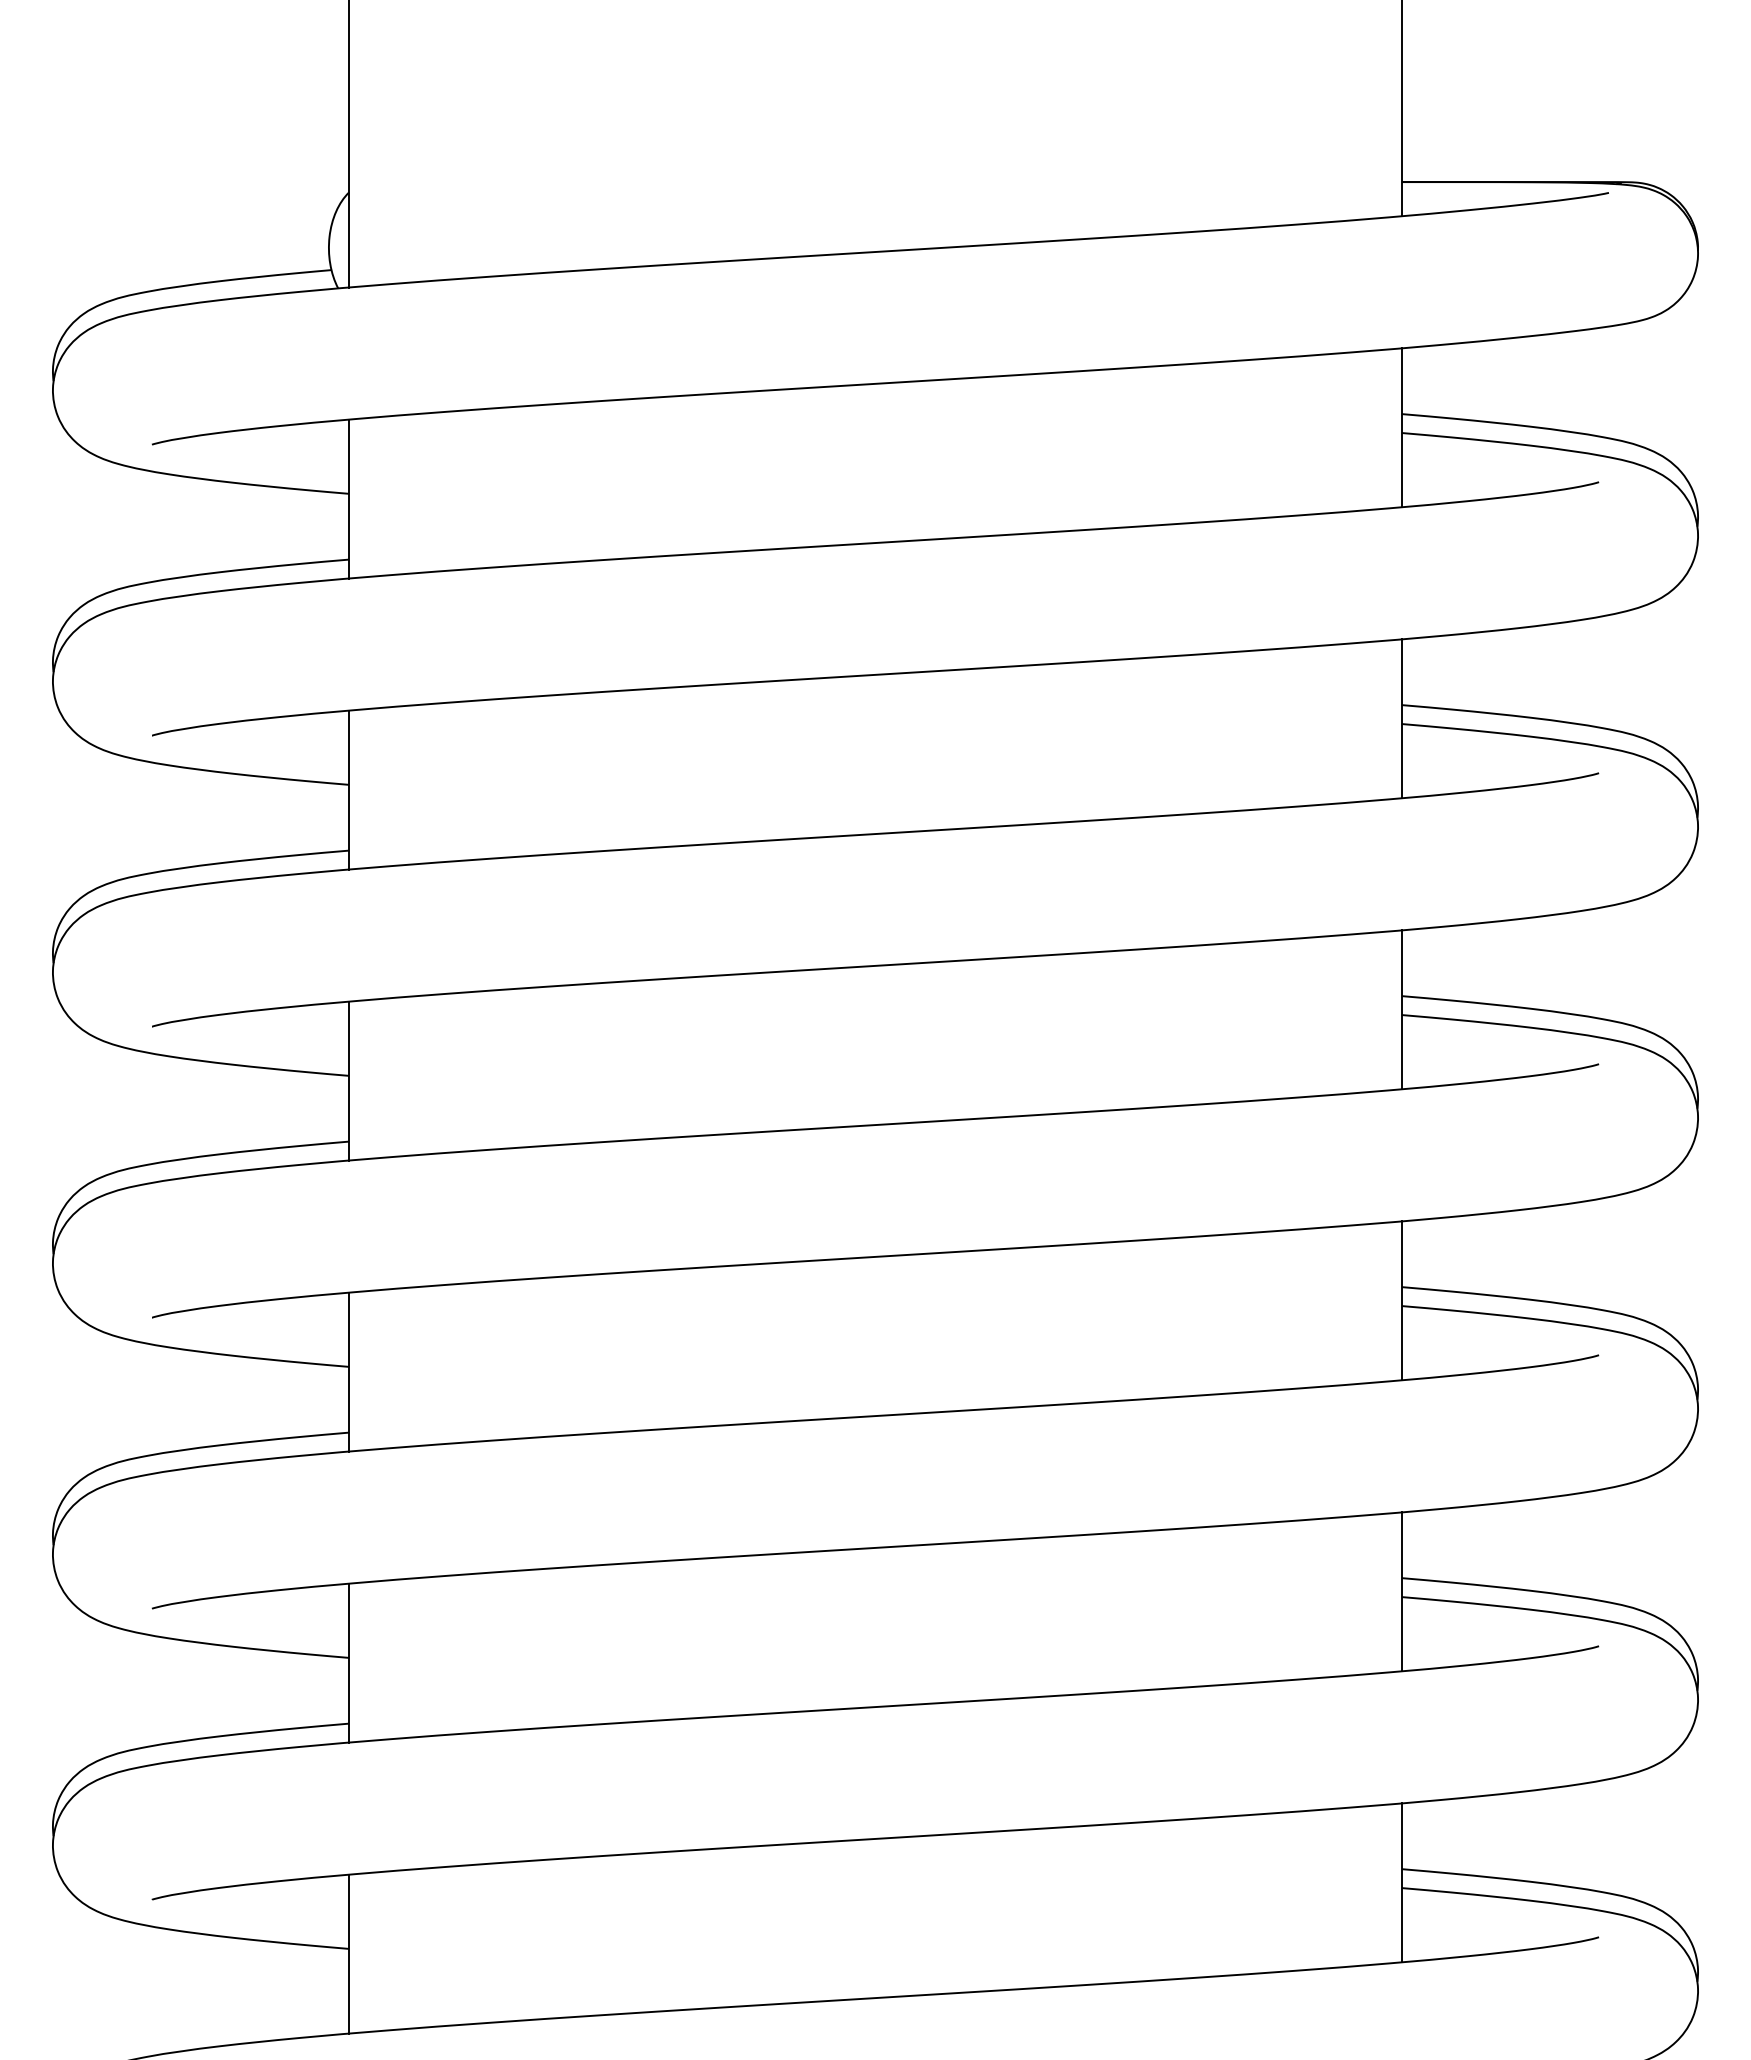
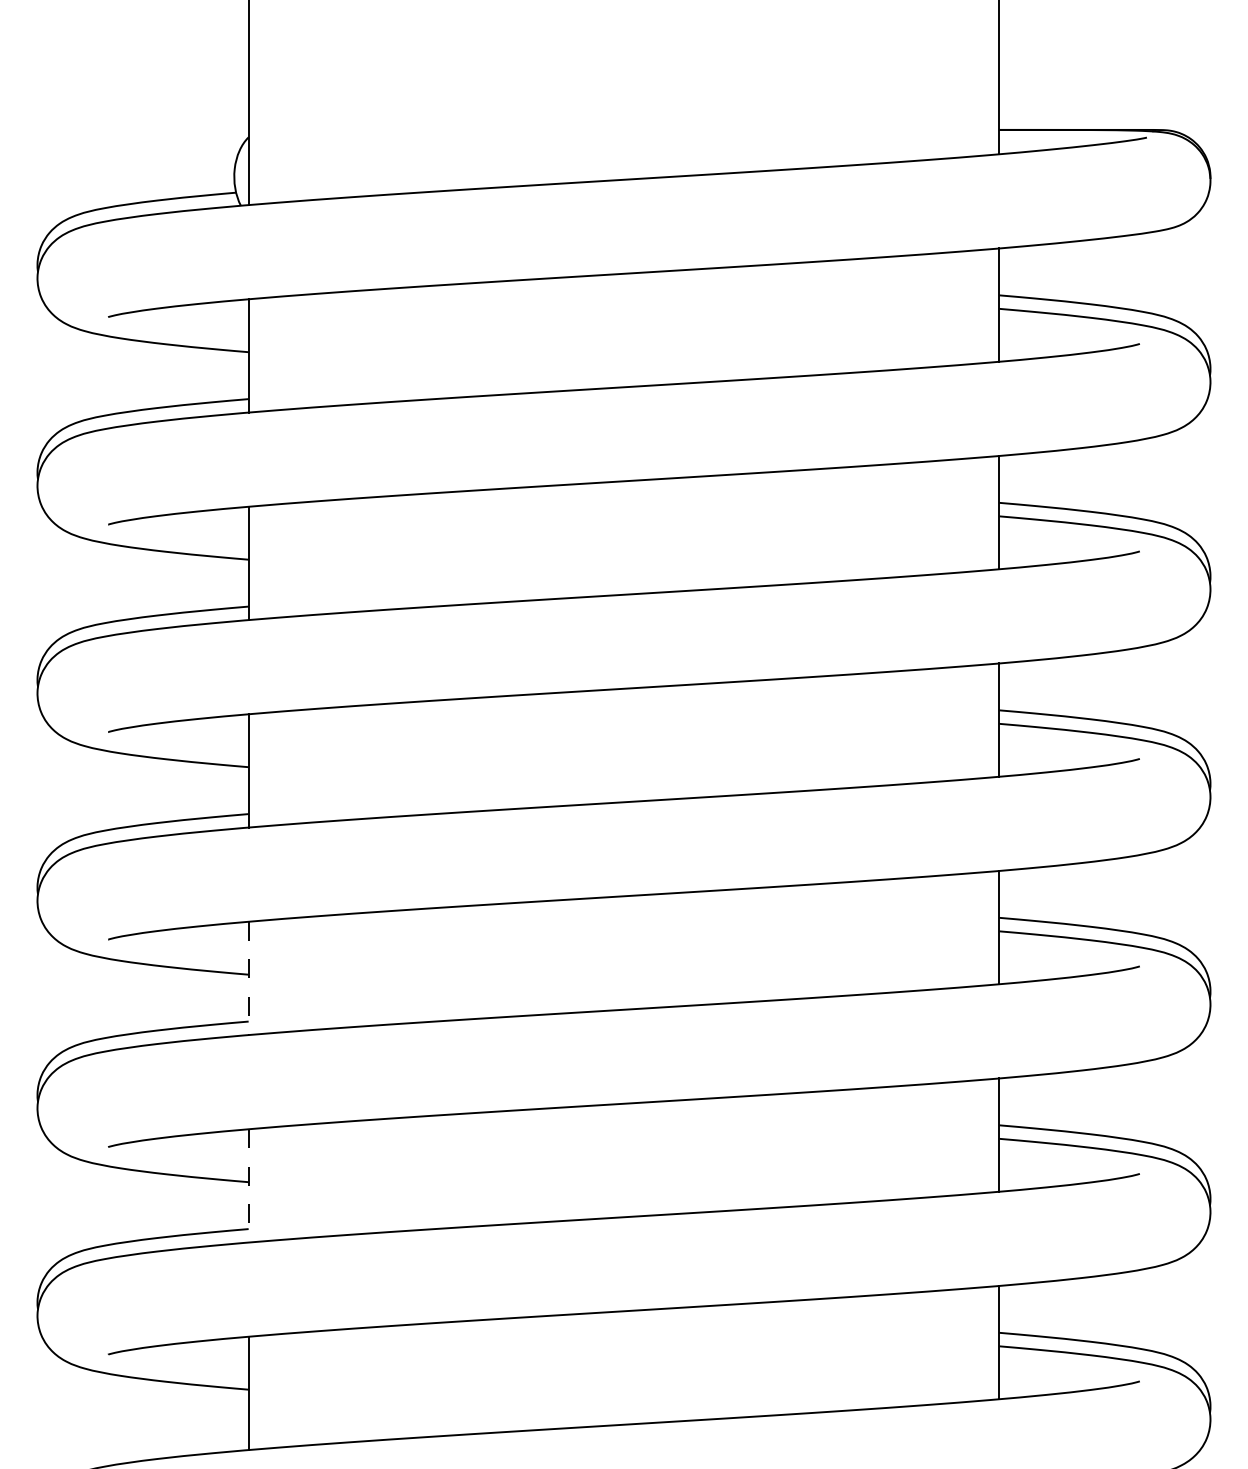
line: (349, 1372) -> (248, 978), solid -> dashed
line: (349, 1663) -> (248, 1186), solid -> dashed

